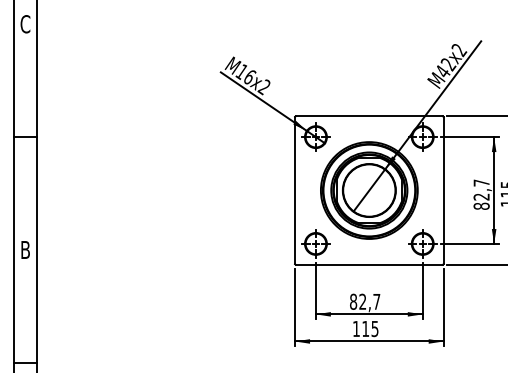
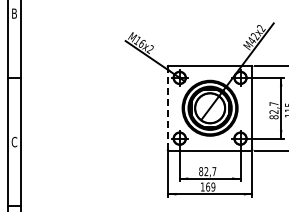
text: (25, 23) -> (14, 13), C -> B
line: (294, 190) -> (167, 108), solid -> dashed
text: (25, 248) -> (14, 141), B -> C
text: (369, 327) -> (210, 186), 115 -> 169

